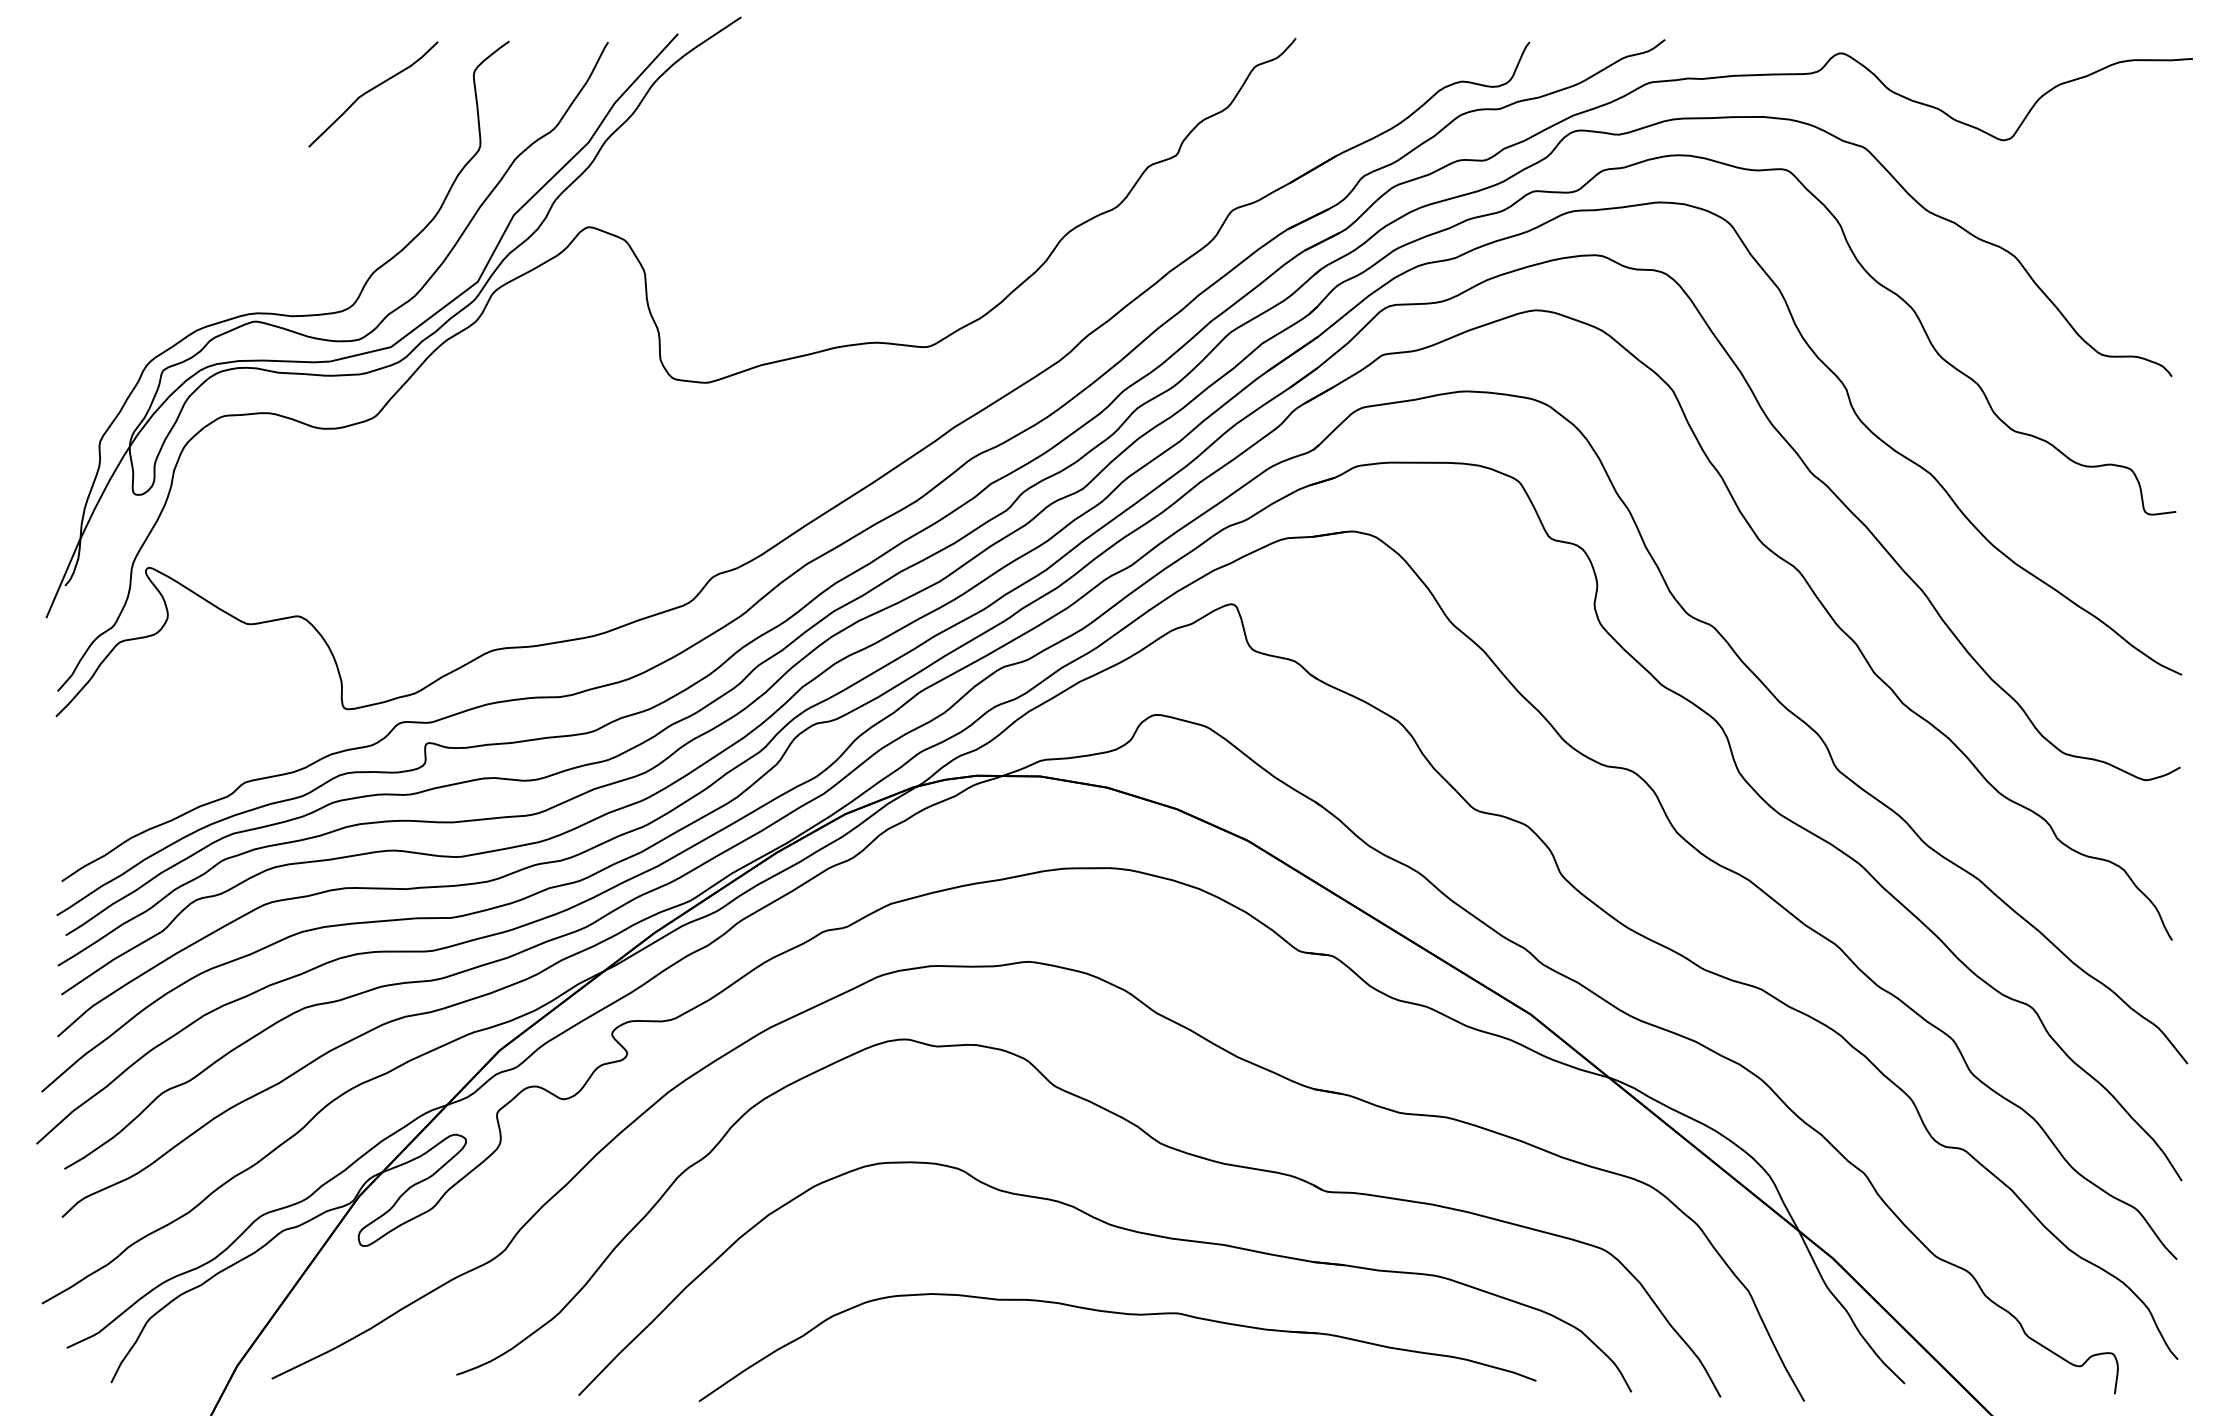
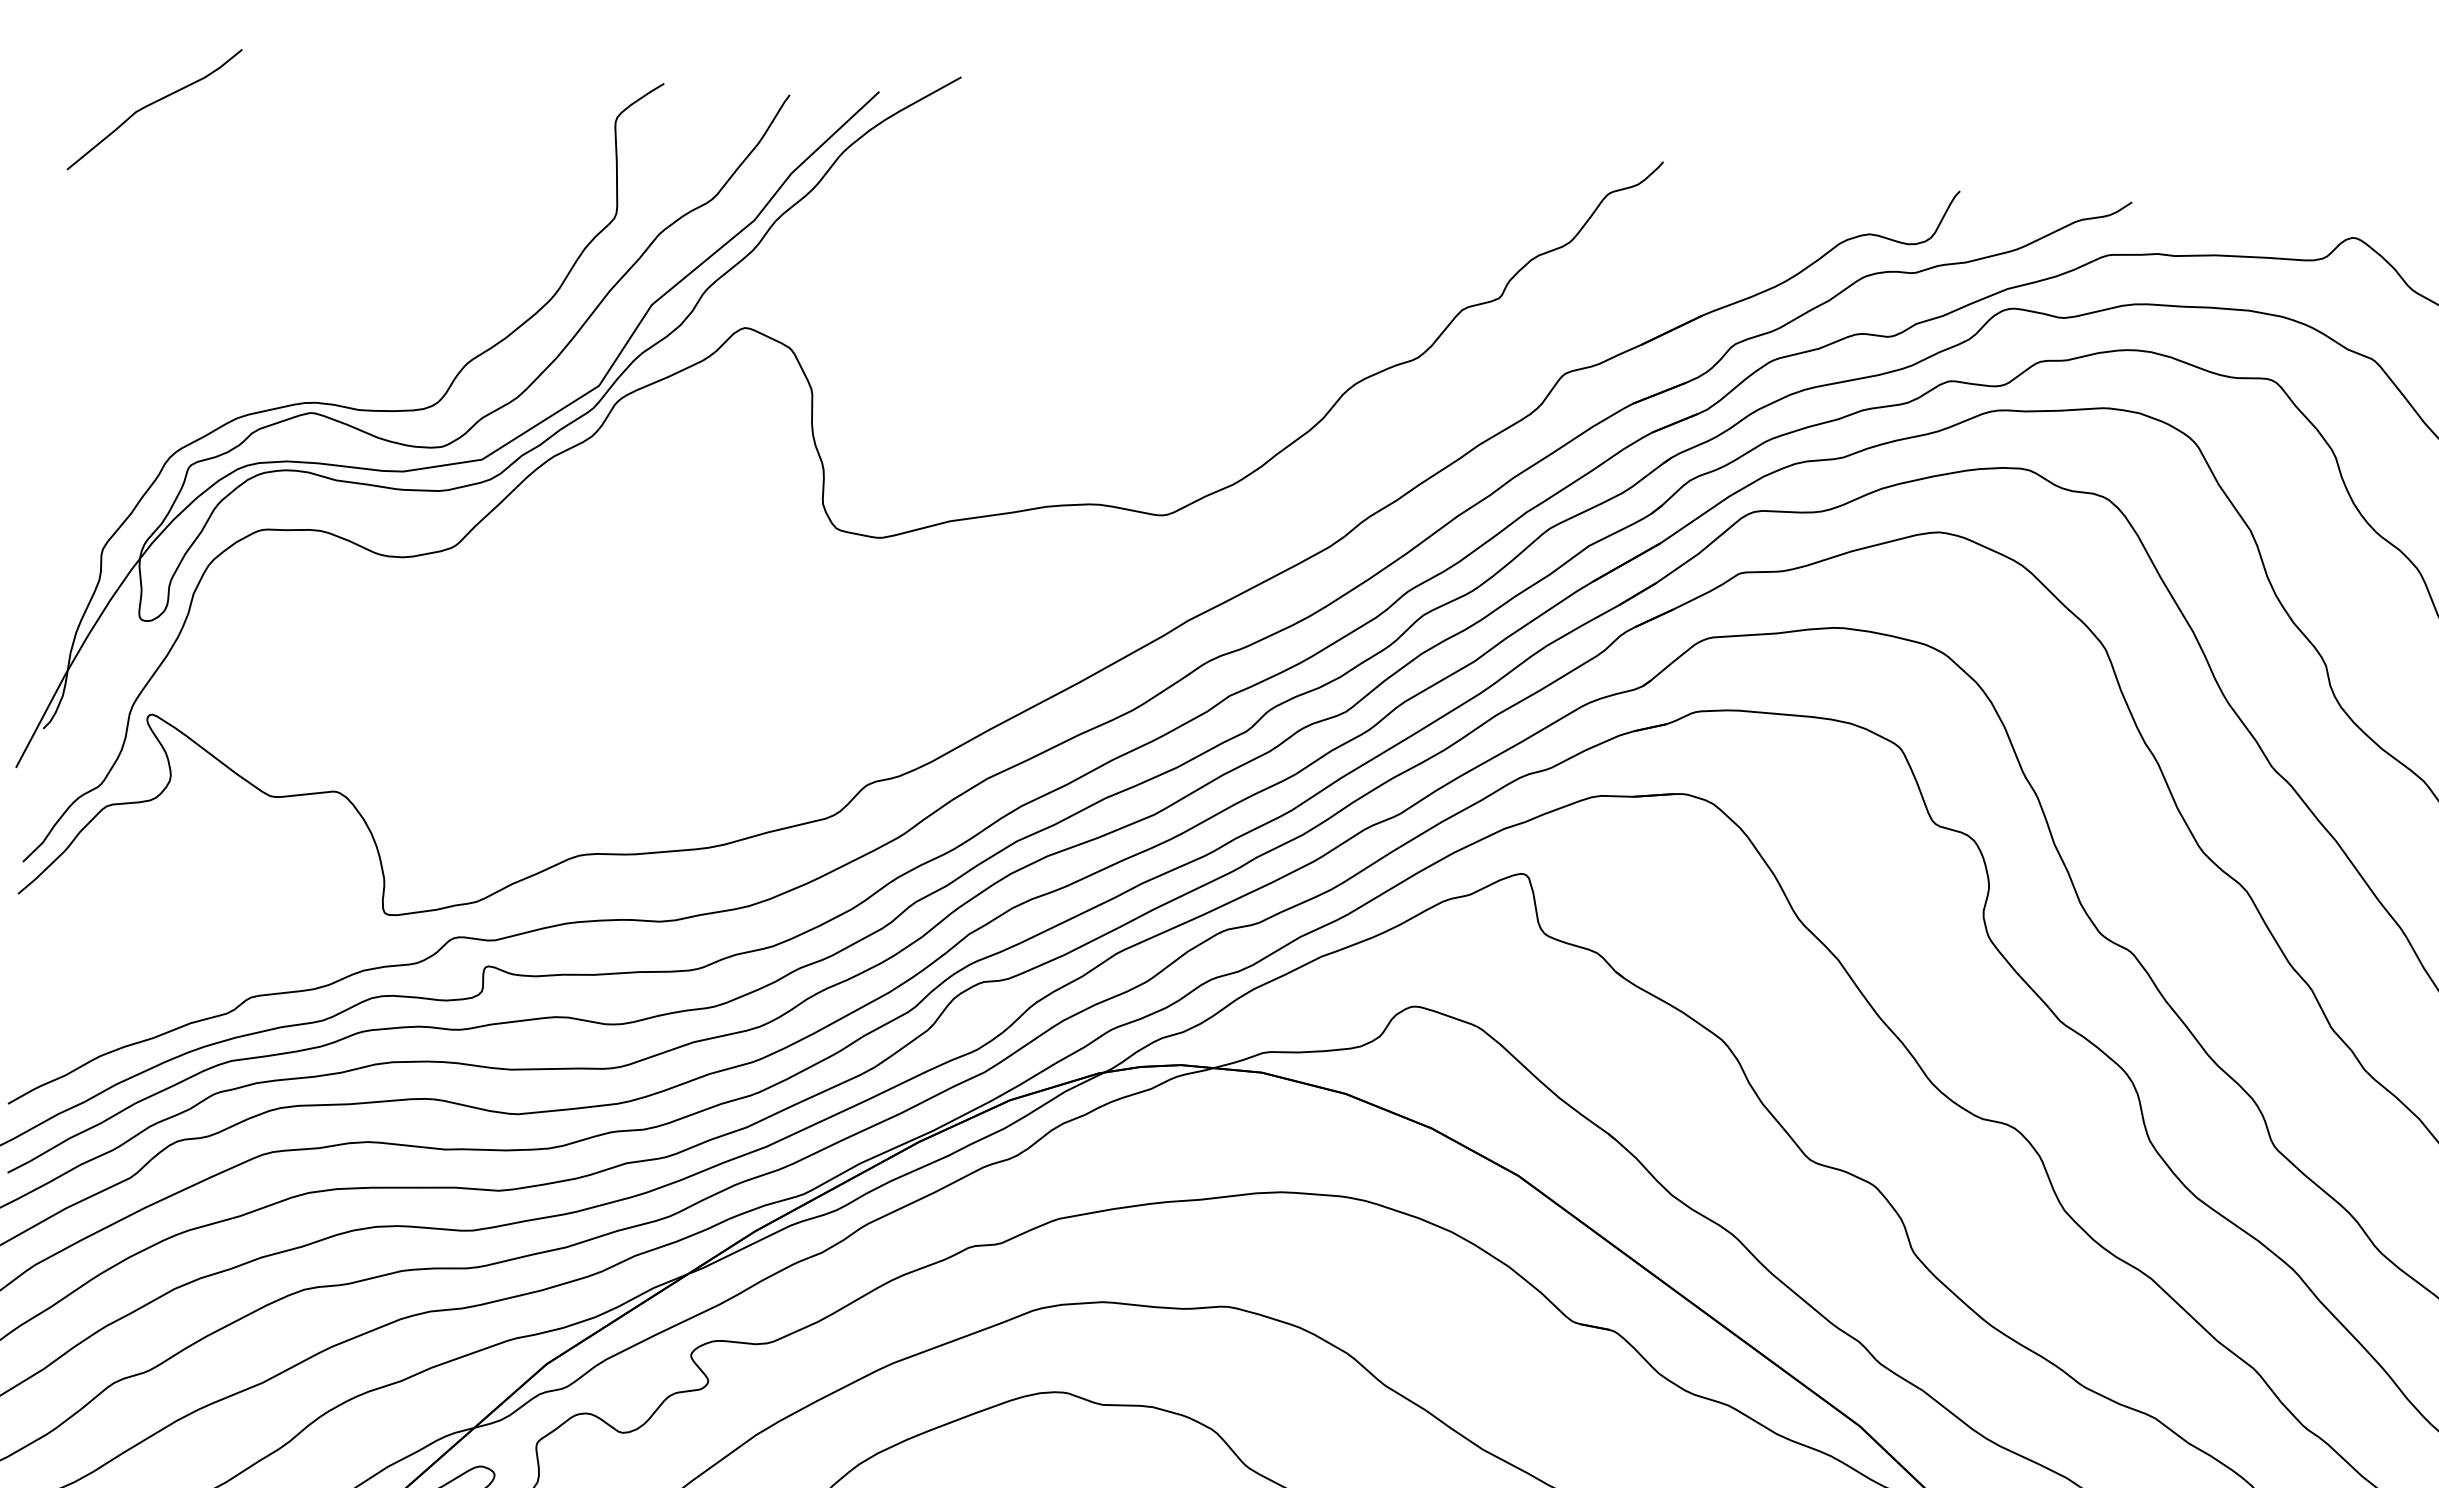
curve: (372, 90) -> (153, 104), moved

